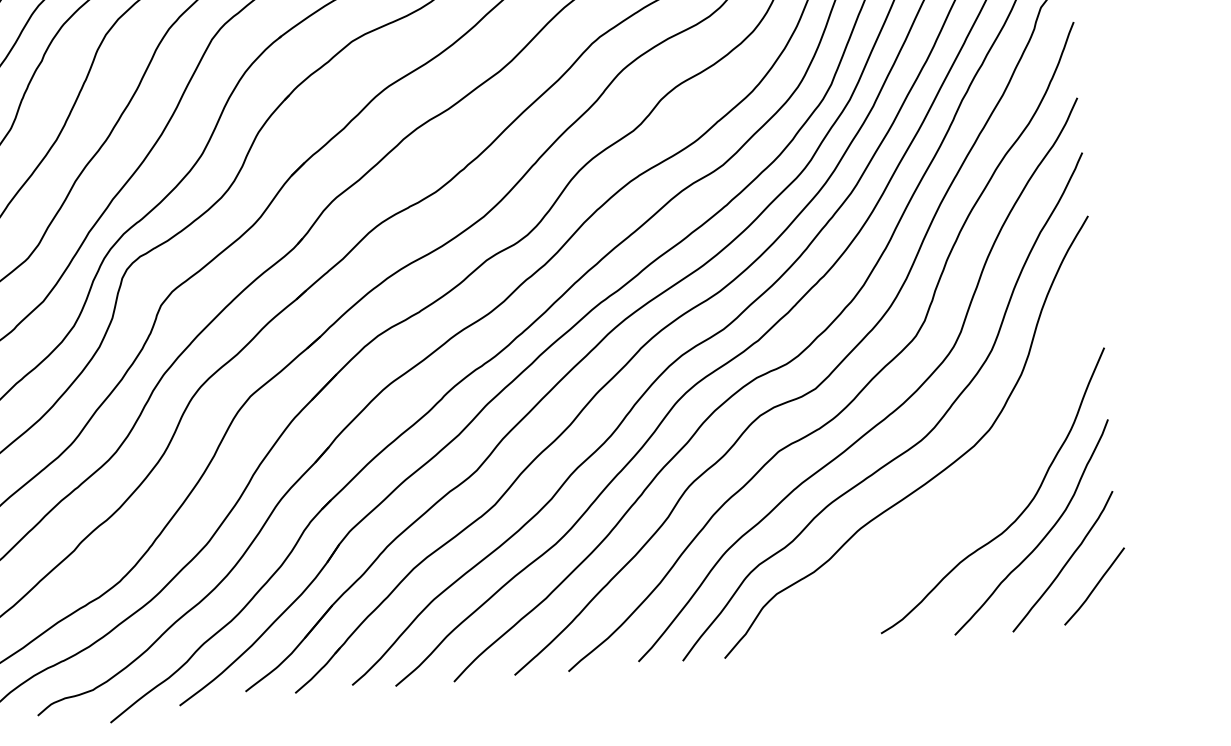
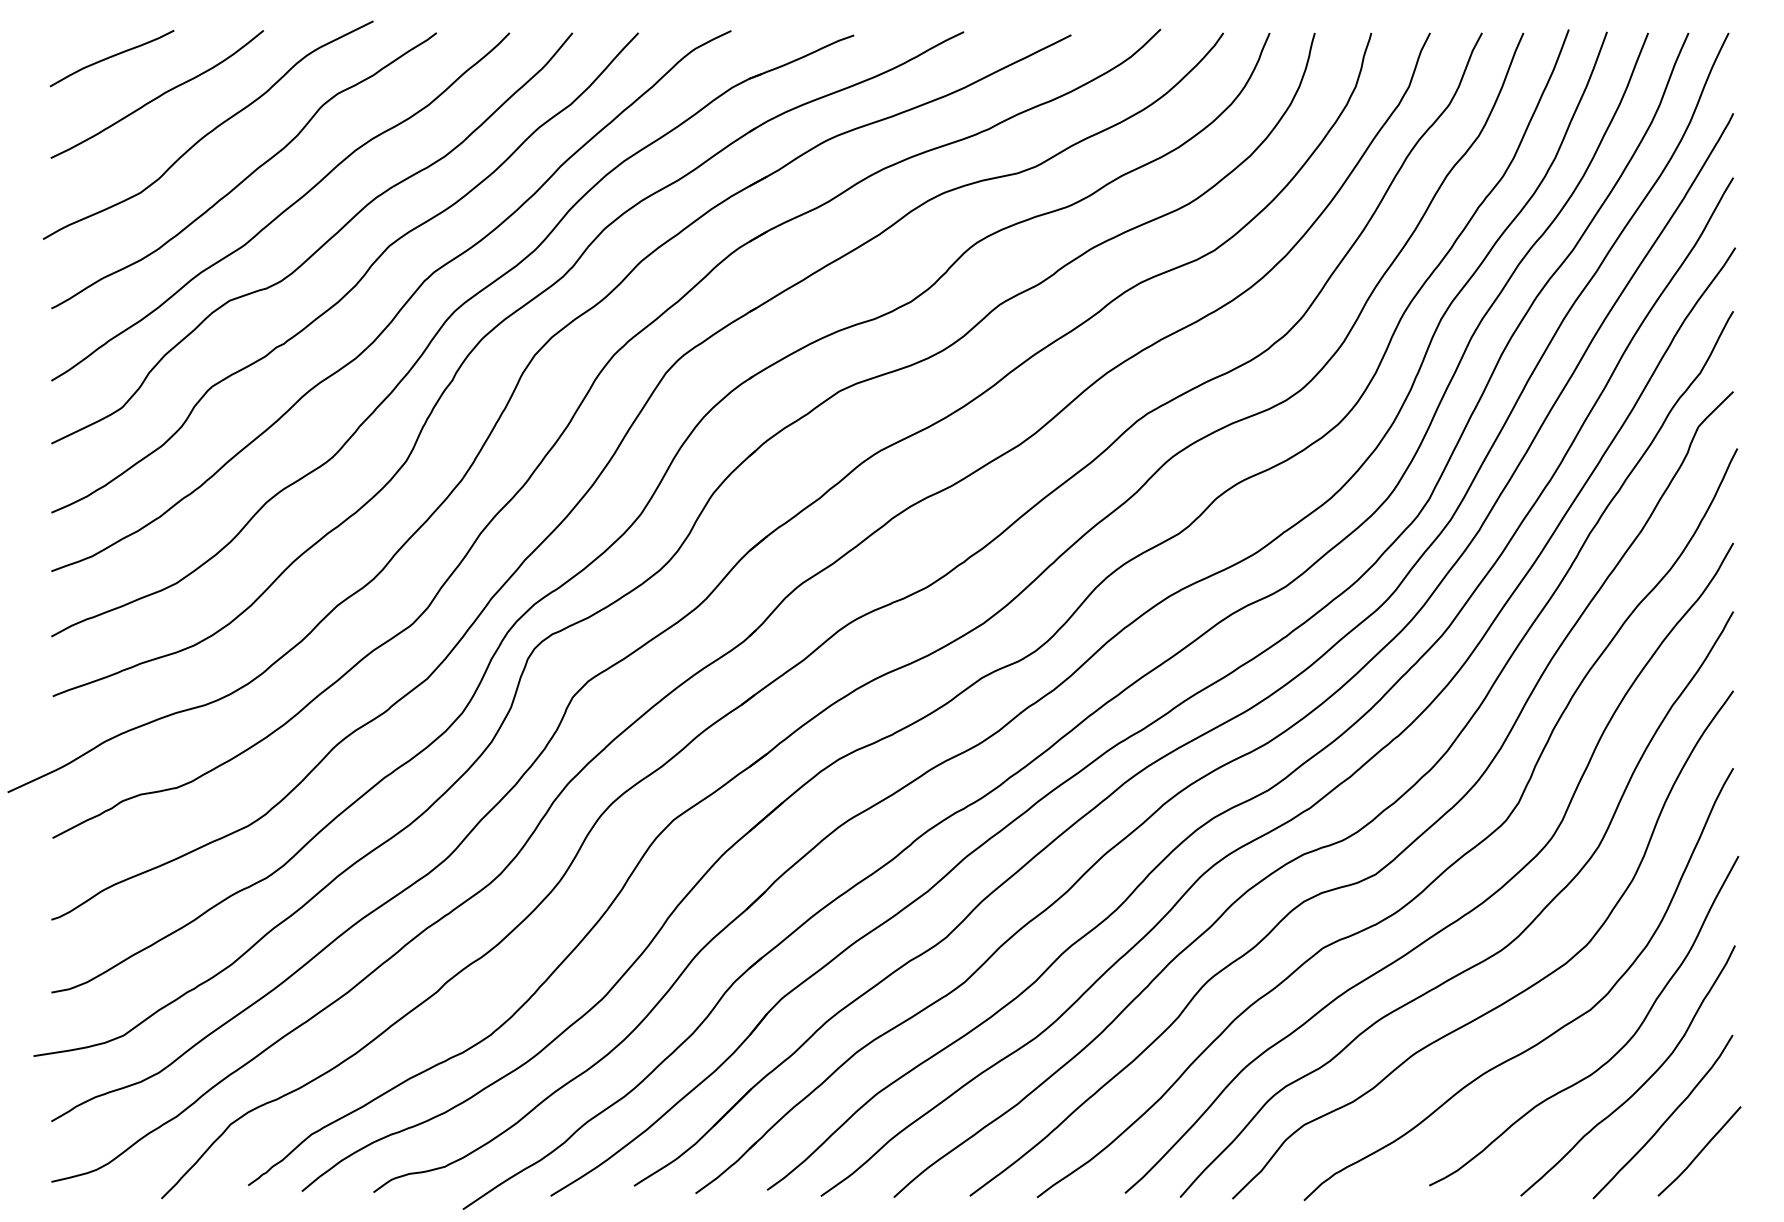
curve: (967, 503) -> (1551, 1033), added

